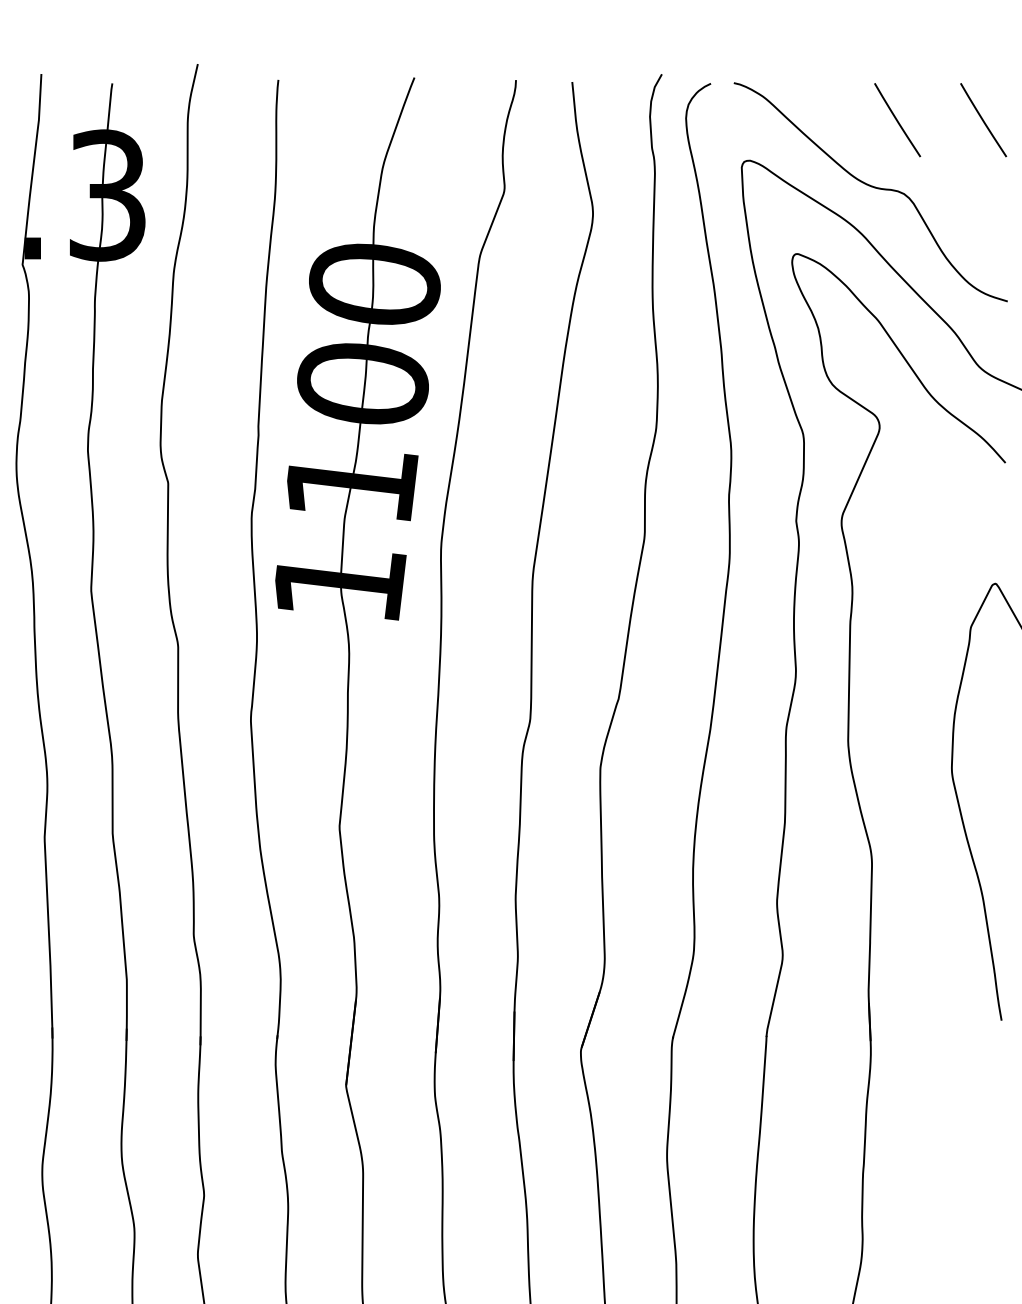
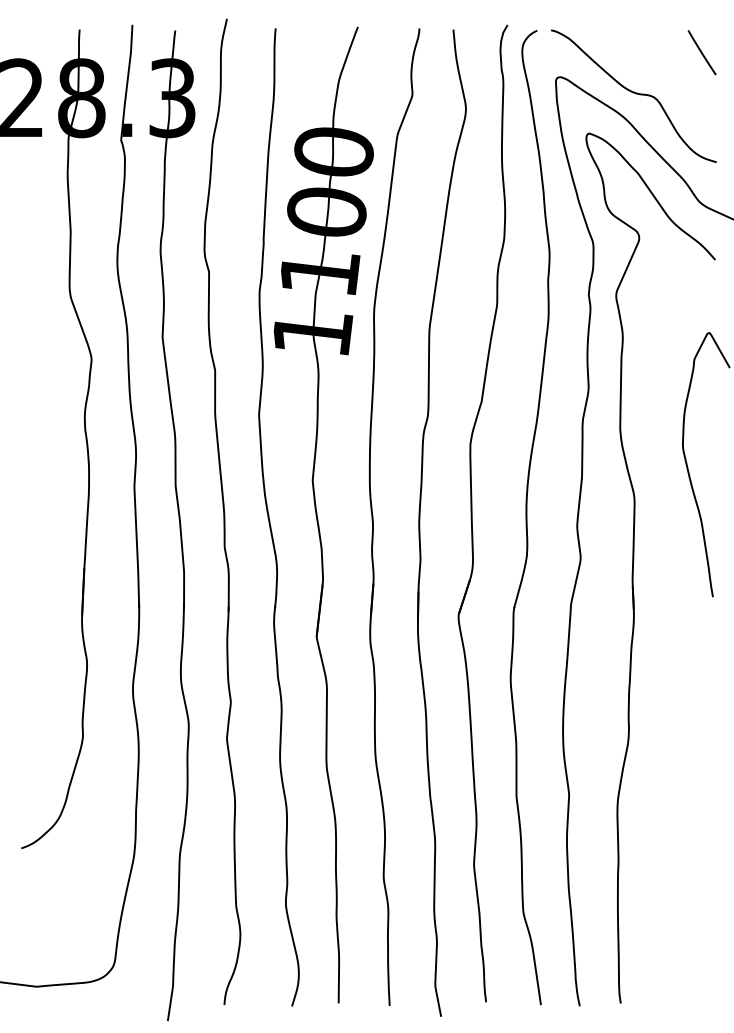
line: (896, 119) -> (649, 52), removed

